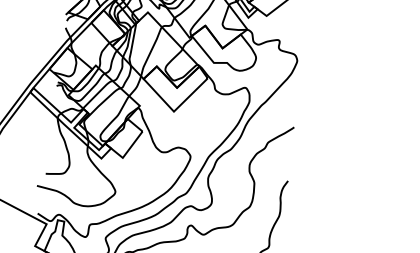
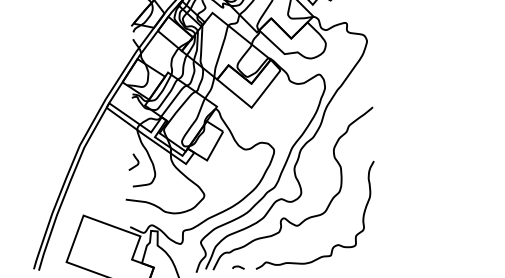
curve: (51, 147) -> (135, 159), added

